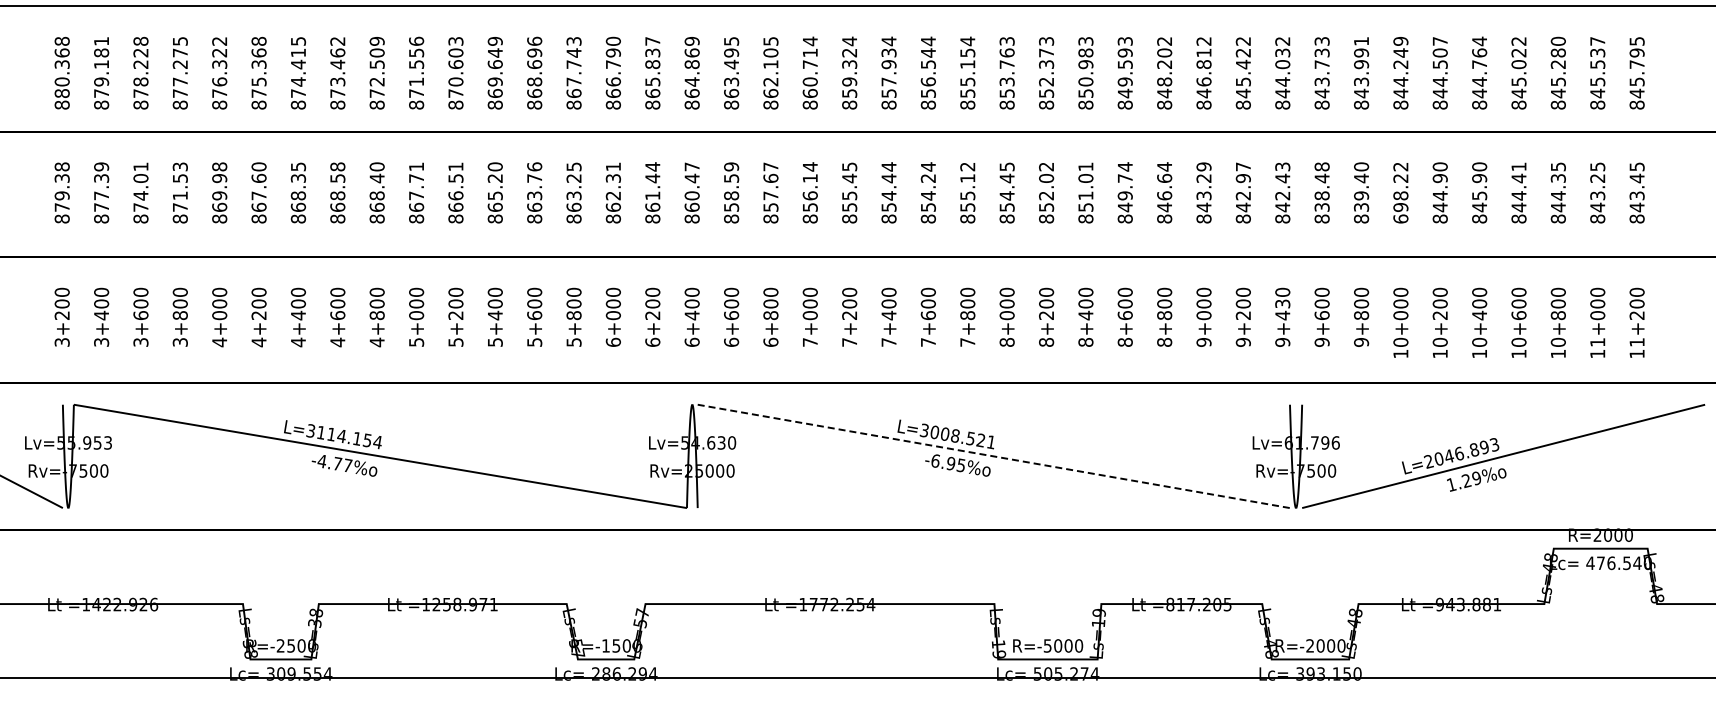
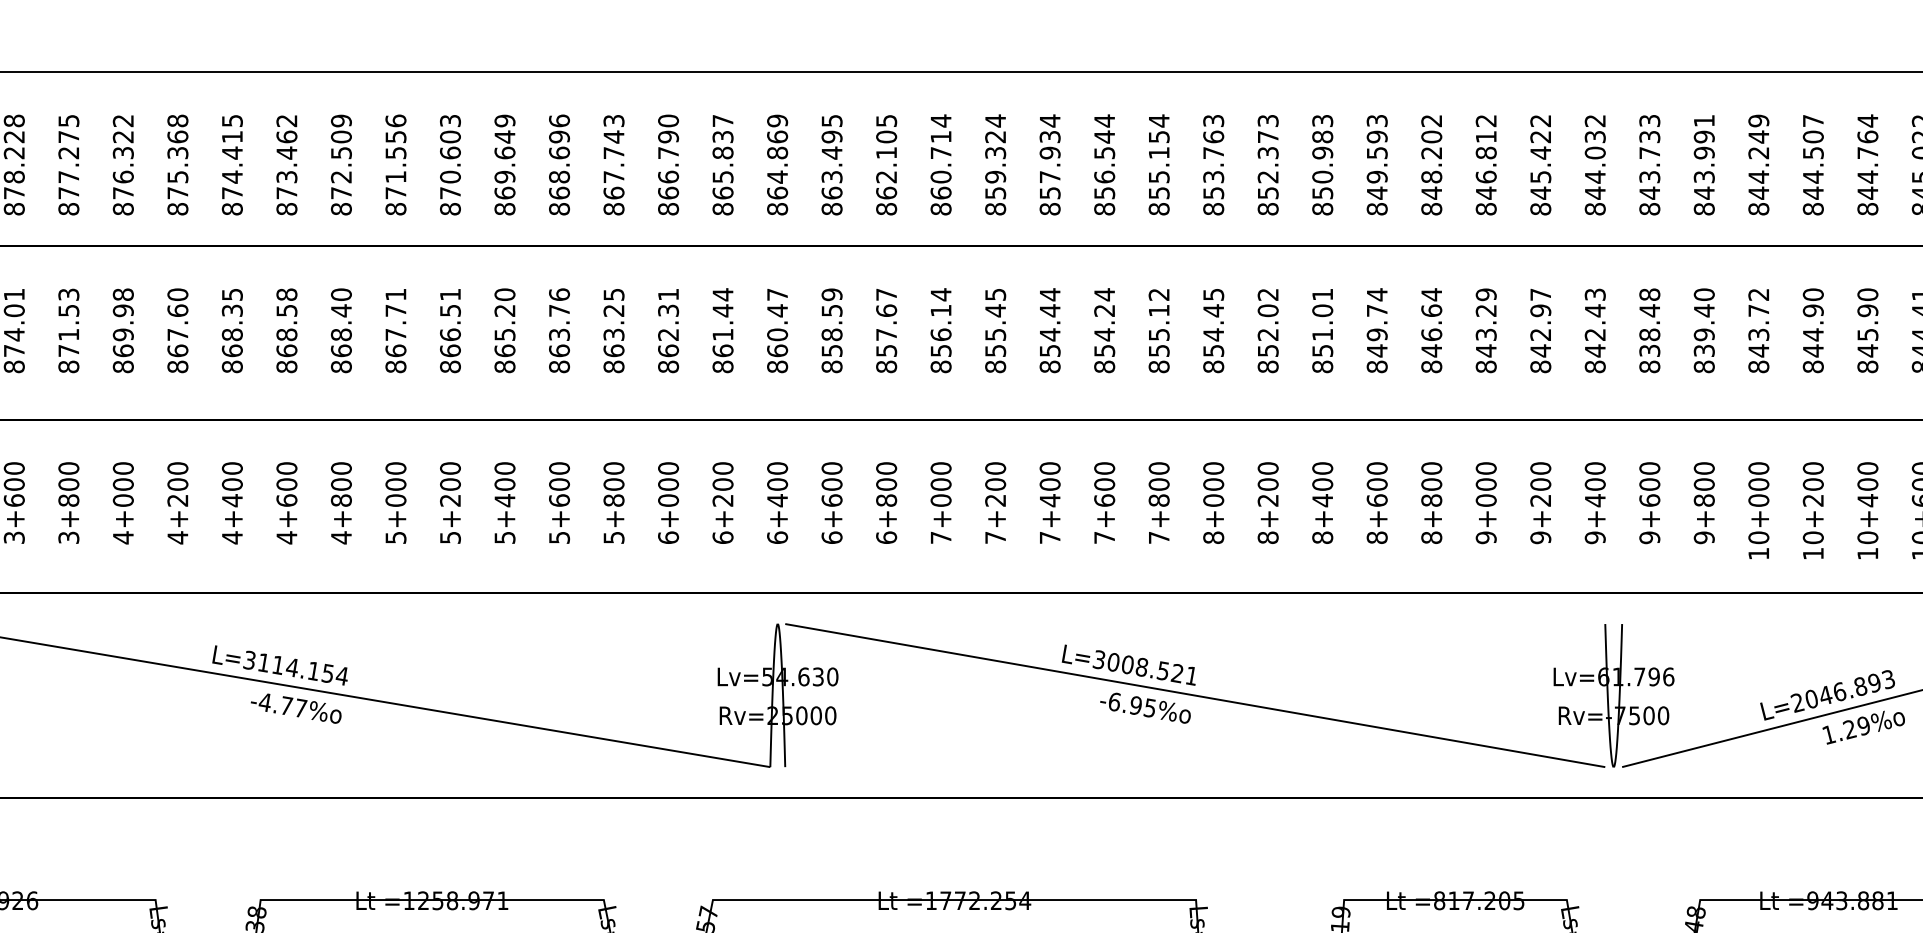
text: (1400, 198) -> (1758, 338), 698.22 -> 843.72
text: (1282, 303) -> (1594, 483), 9+430 -> 9+400
line: (993, 456) -> (1194, 695), dashed -> solid

